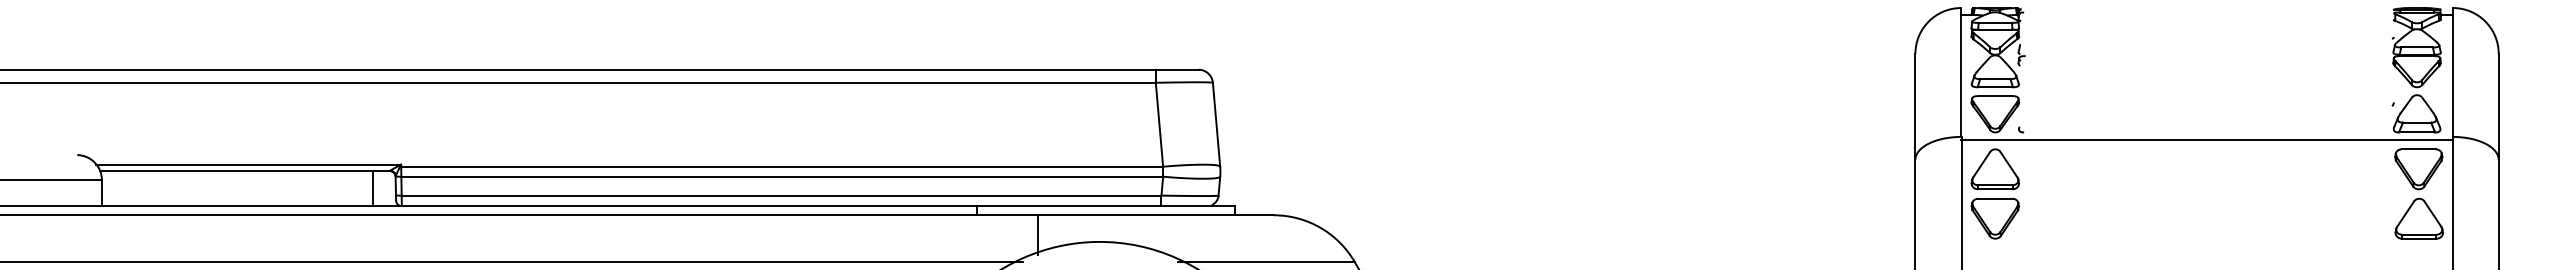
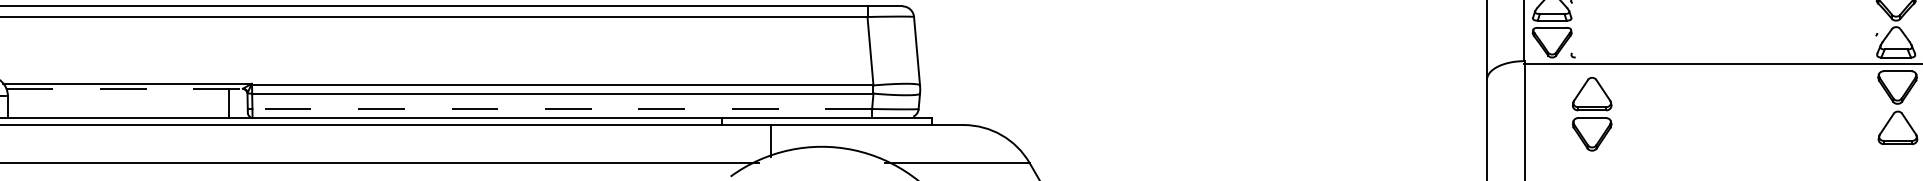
line: (244, 170) -> (124, 88), solid -> dashed
part: (1994, 193) -> (1591, 113), moved
line: (781, 195) -> (562, 108), solid -> dashed

